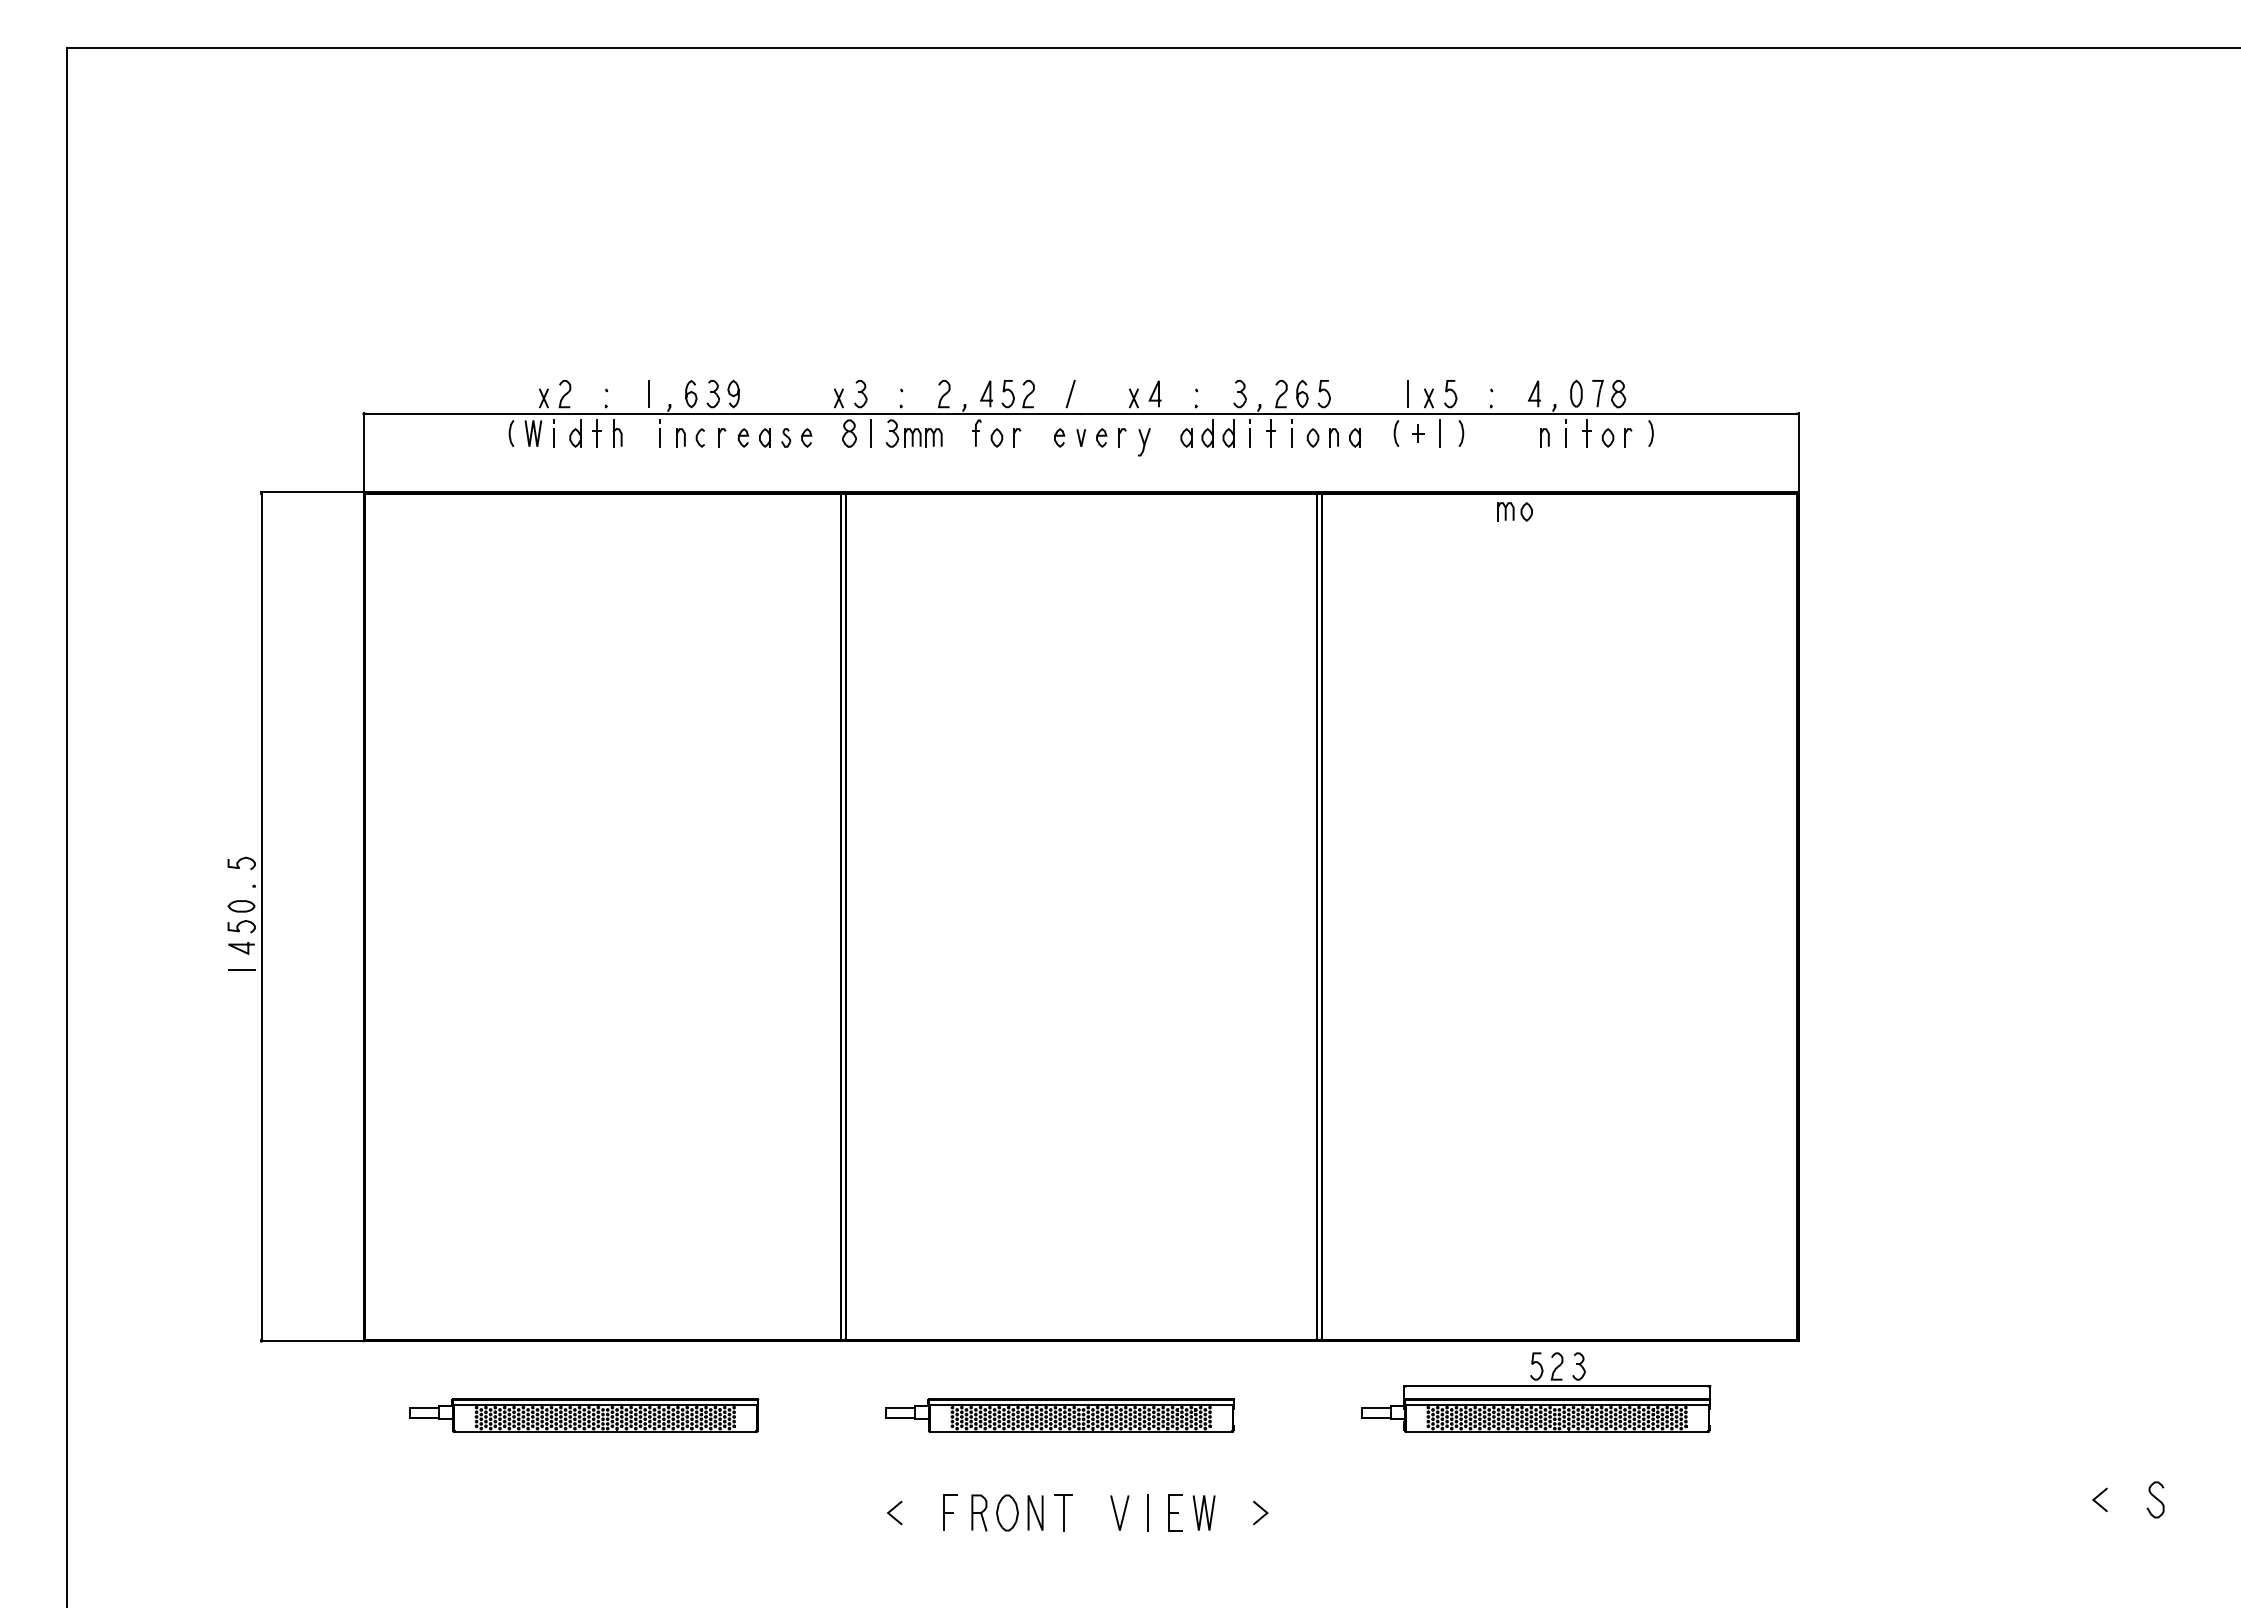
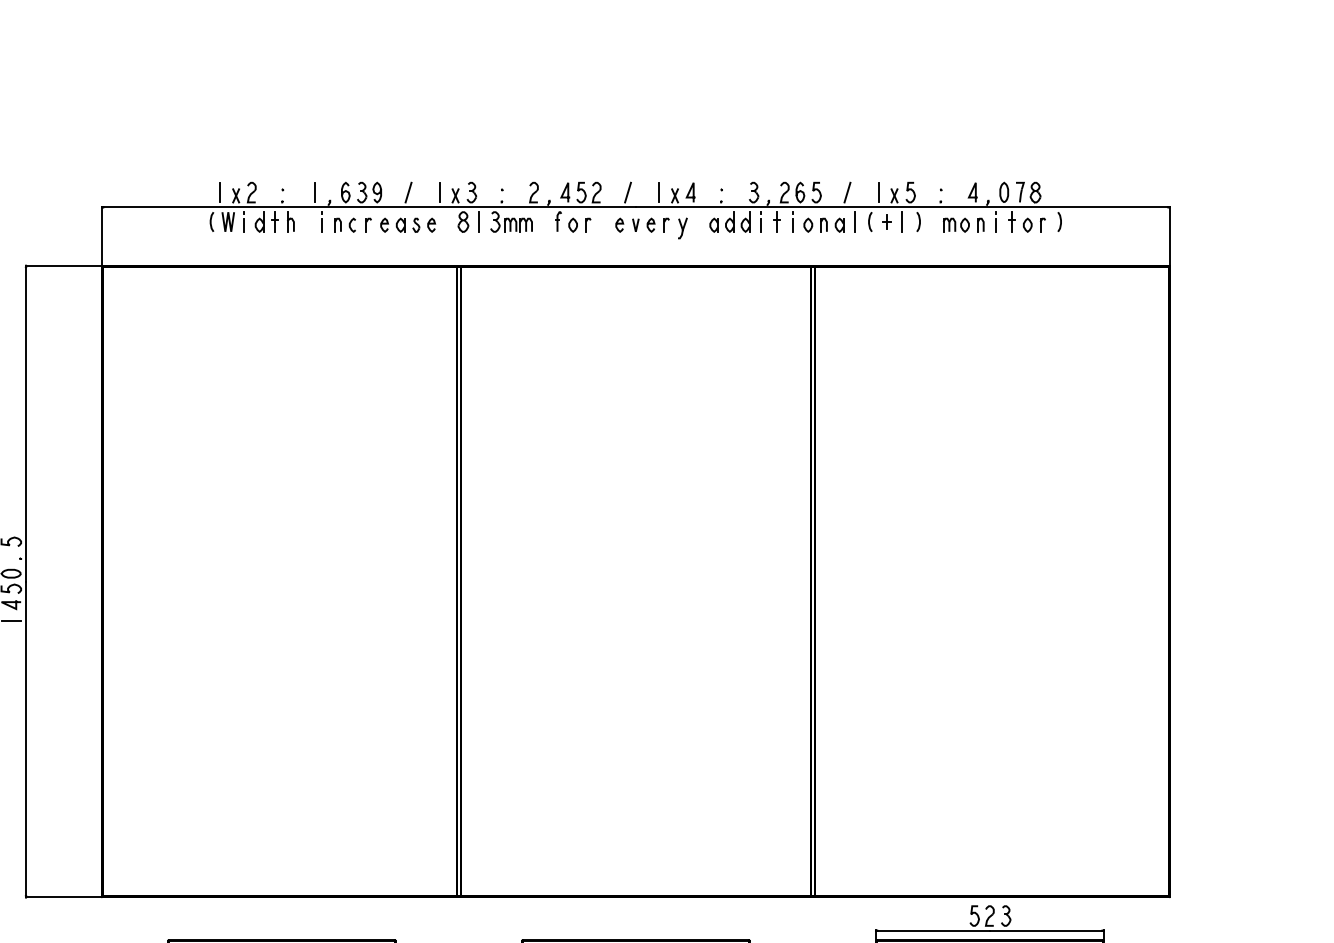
line: (522, 393) -> (220, 192), added
line: (775, 393) -> (408, 192), added
line: (817, 393) -> (439, 192), added
line: (1112, 393) -> (659, 192), added
line: (1365, 393) -> (847, 192), added
line: (1376, 433) -> (855, 221), added
part: (1514, 511) -> (955, 224), moved

